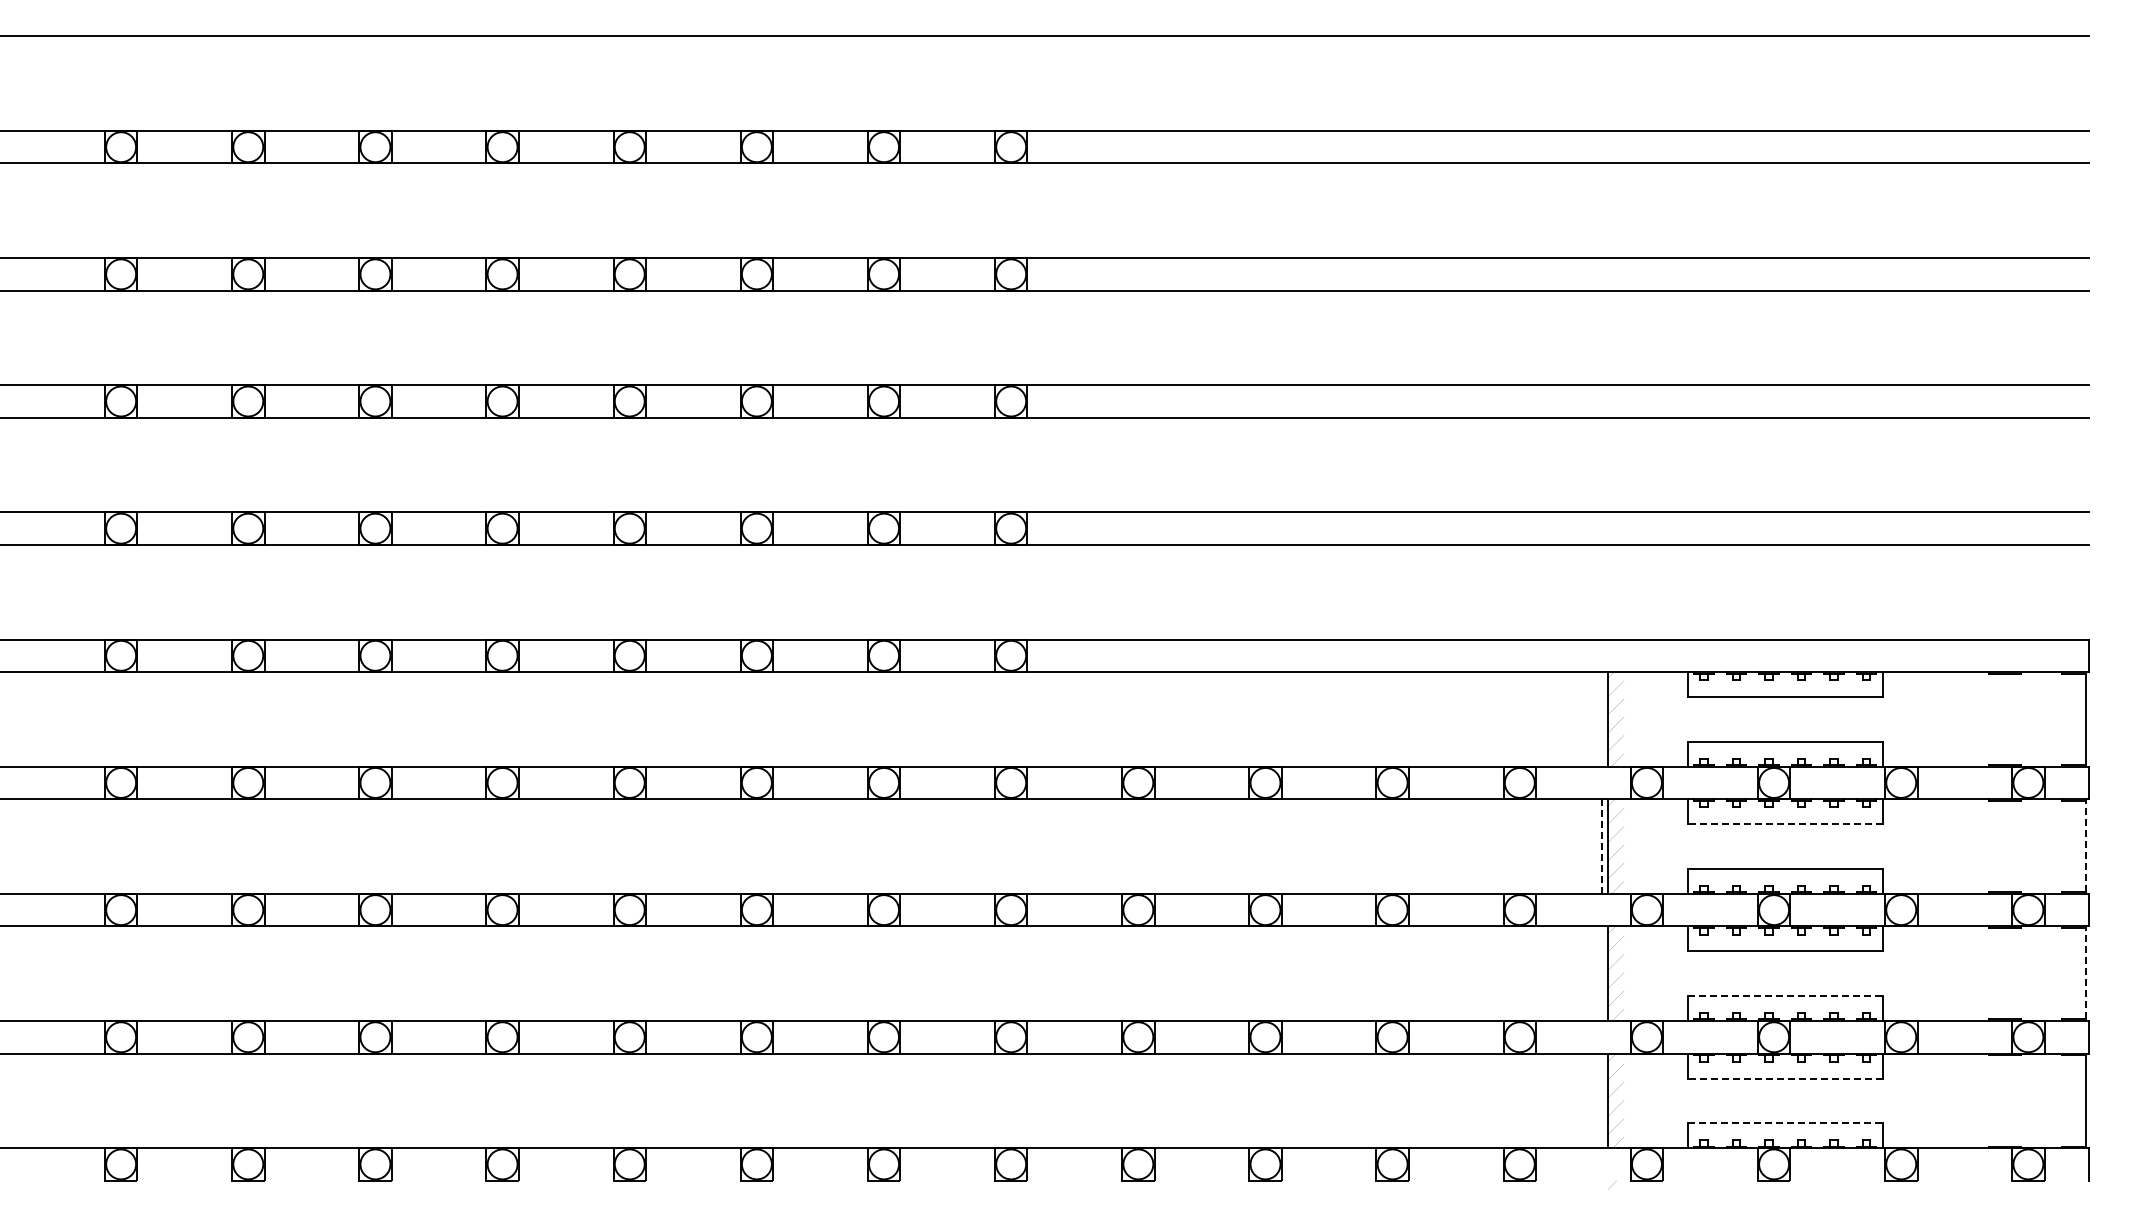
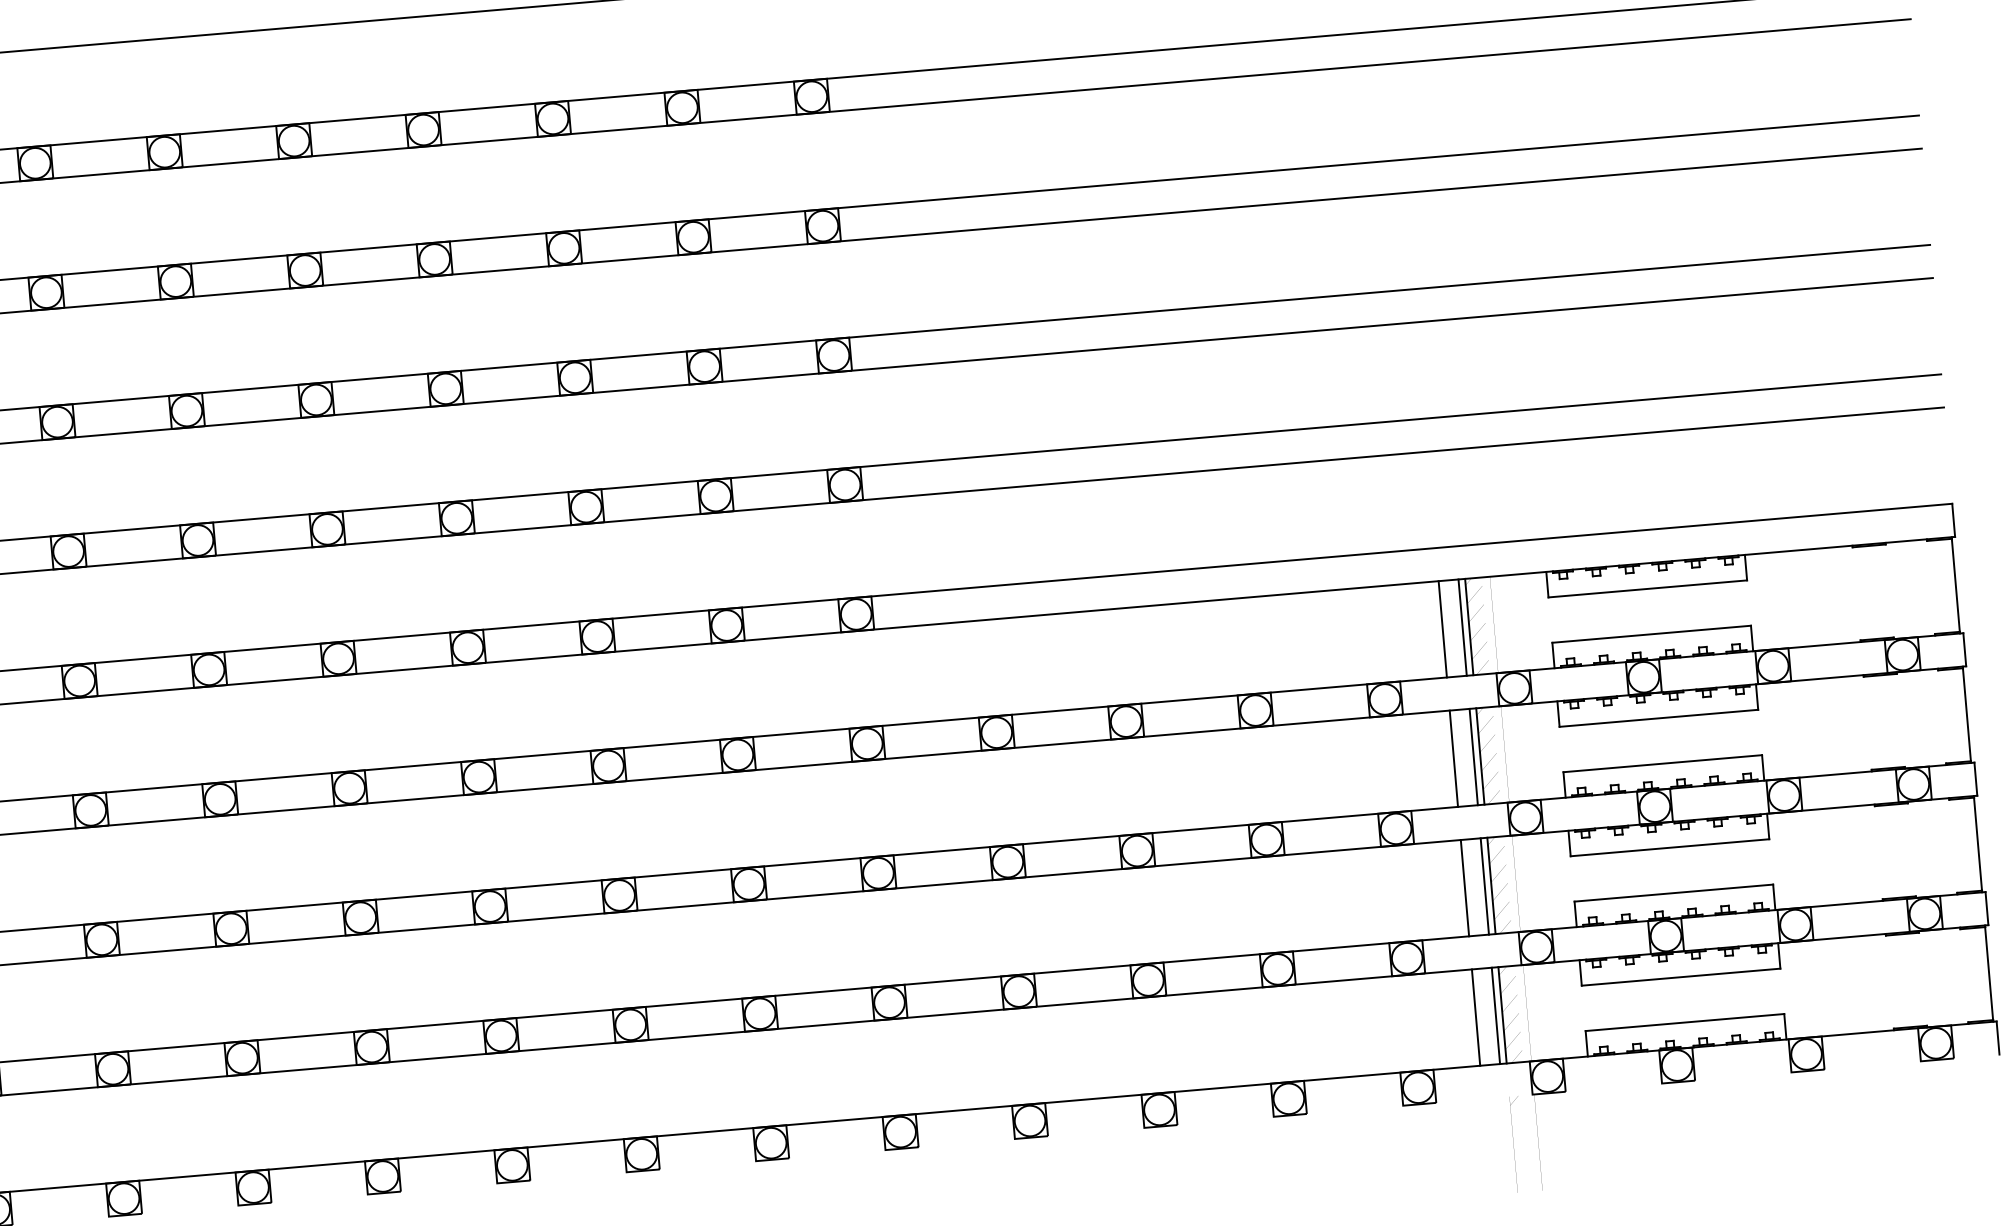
line: (1582, 719) -> (1443, 629), added
line: (1601, 719) -> (1462, 627), added
line: (1785, 824) -> (1659, 718), dashed -> solid
line: (1582, 846) -> (1454, 758), added
line: (1601, 846) -> (1473, 757), dashed -> solid
line: (2086, 846) -> (1967, 714), dashed -> solid
line: (1582, 973) -> (1465, 887), added
line: (1601, 973) -> (1484, 886), added
line: (2086, 973) -> (1978, 843), dashed -> solid
line: (1785, 995) -> (1674, 892), dashed -> solid
line: (1785, 1078) -> (1681, 977), dashed -> solid
line: (1582, 1100) -> (1476, 1017), added
line: (1601, 1100) -> (1495, 1015), added
line: (1785, 1123) -> (1685, 1022), dashed -> solid

